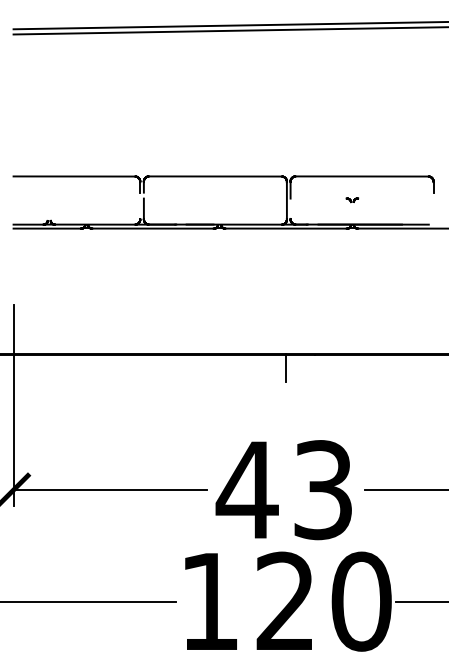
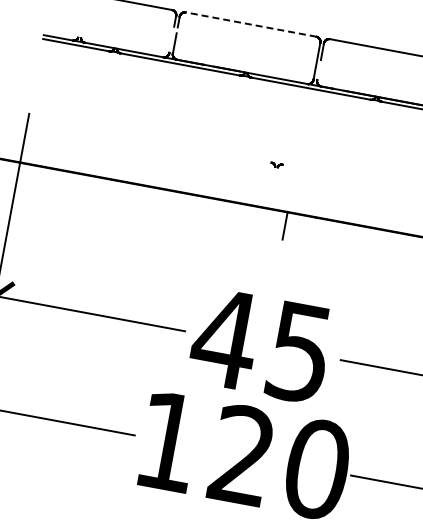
line: (215, 176) -> (251, 24), solid -> dashed
part: (352, 200) -> (276, 165), moved
text: (322, 489) -> (299, 351), 43 -> 45

